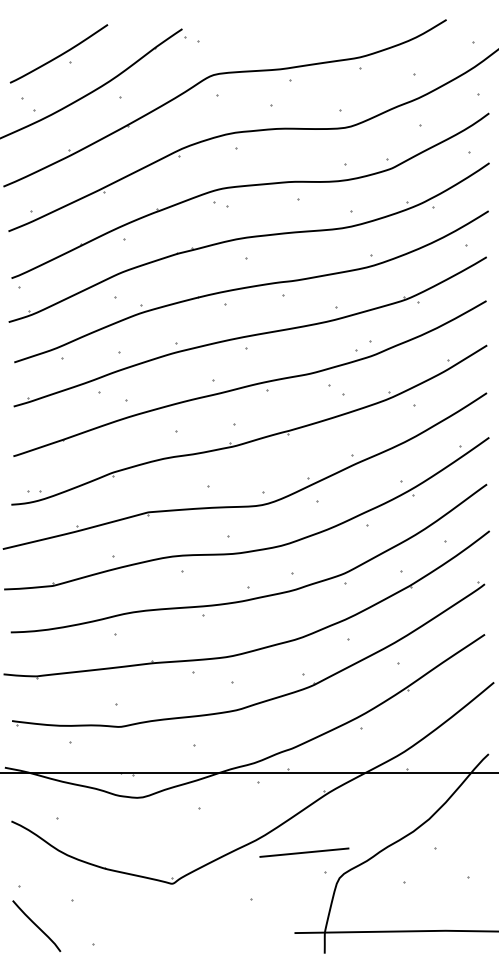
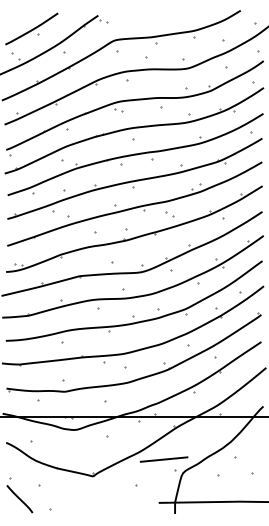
part: (336, 390) -> (169, 214), moved

